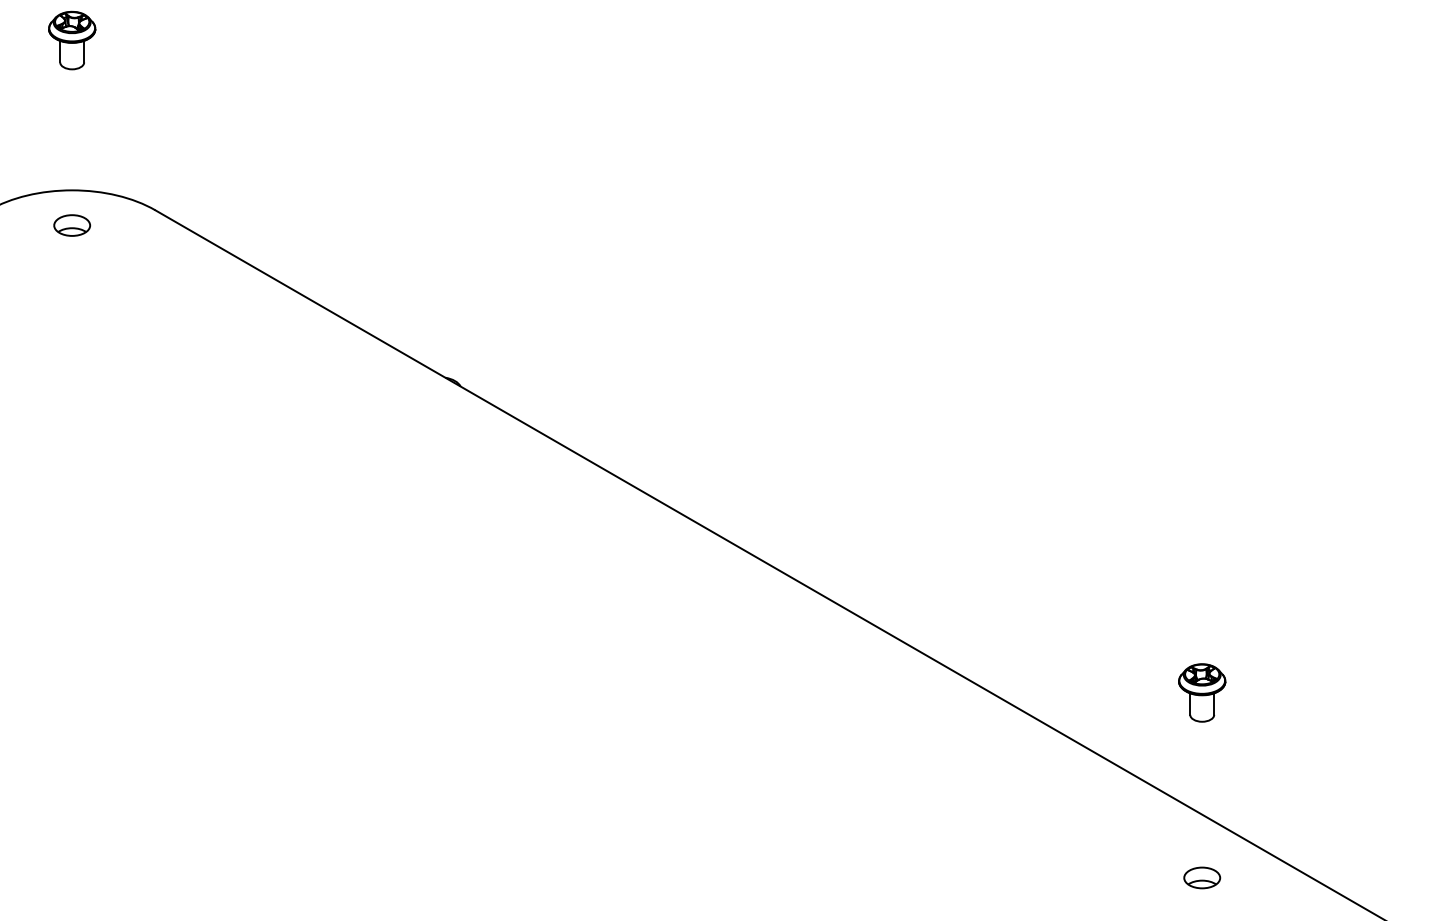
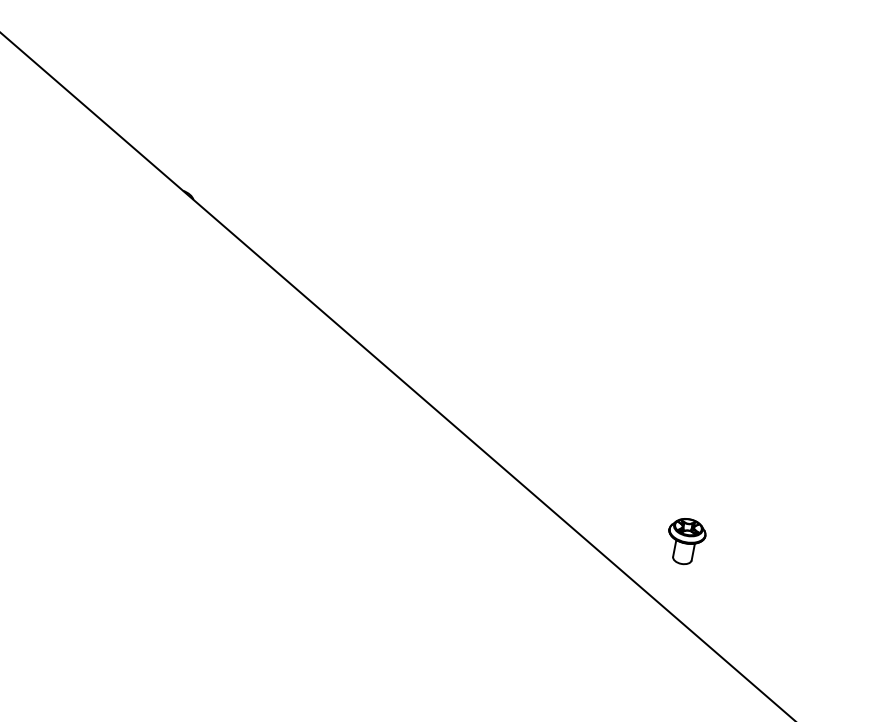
part: (1202, 692) -> (685, 541), moved
part: (1202, 877) -> (694, 690), removed

